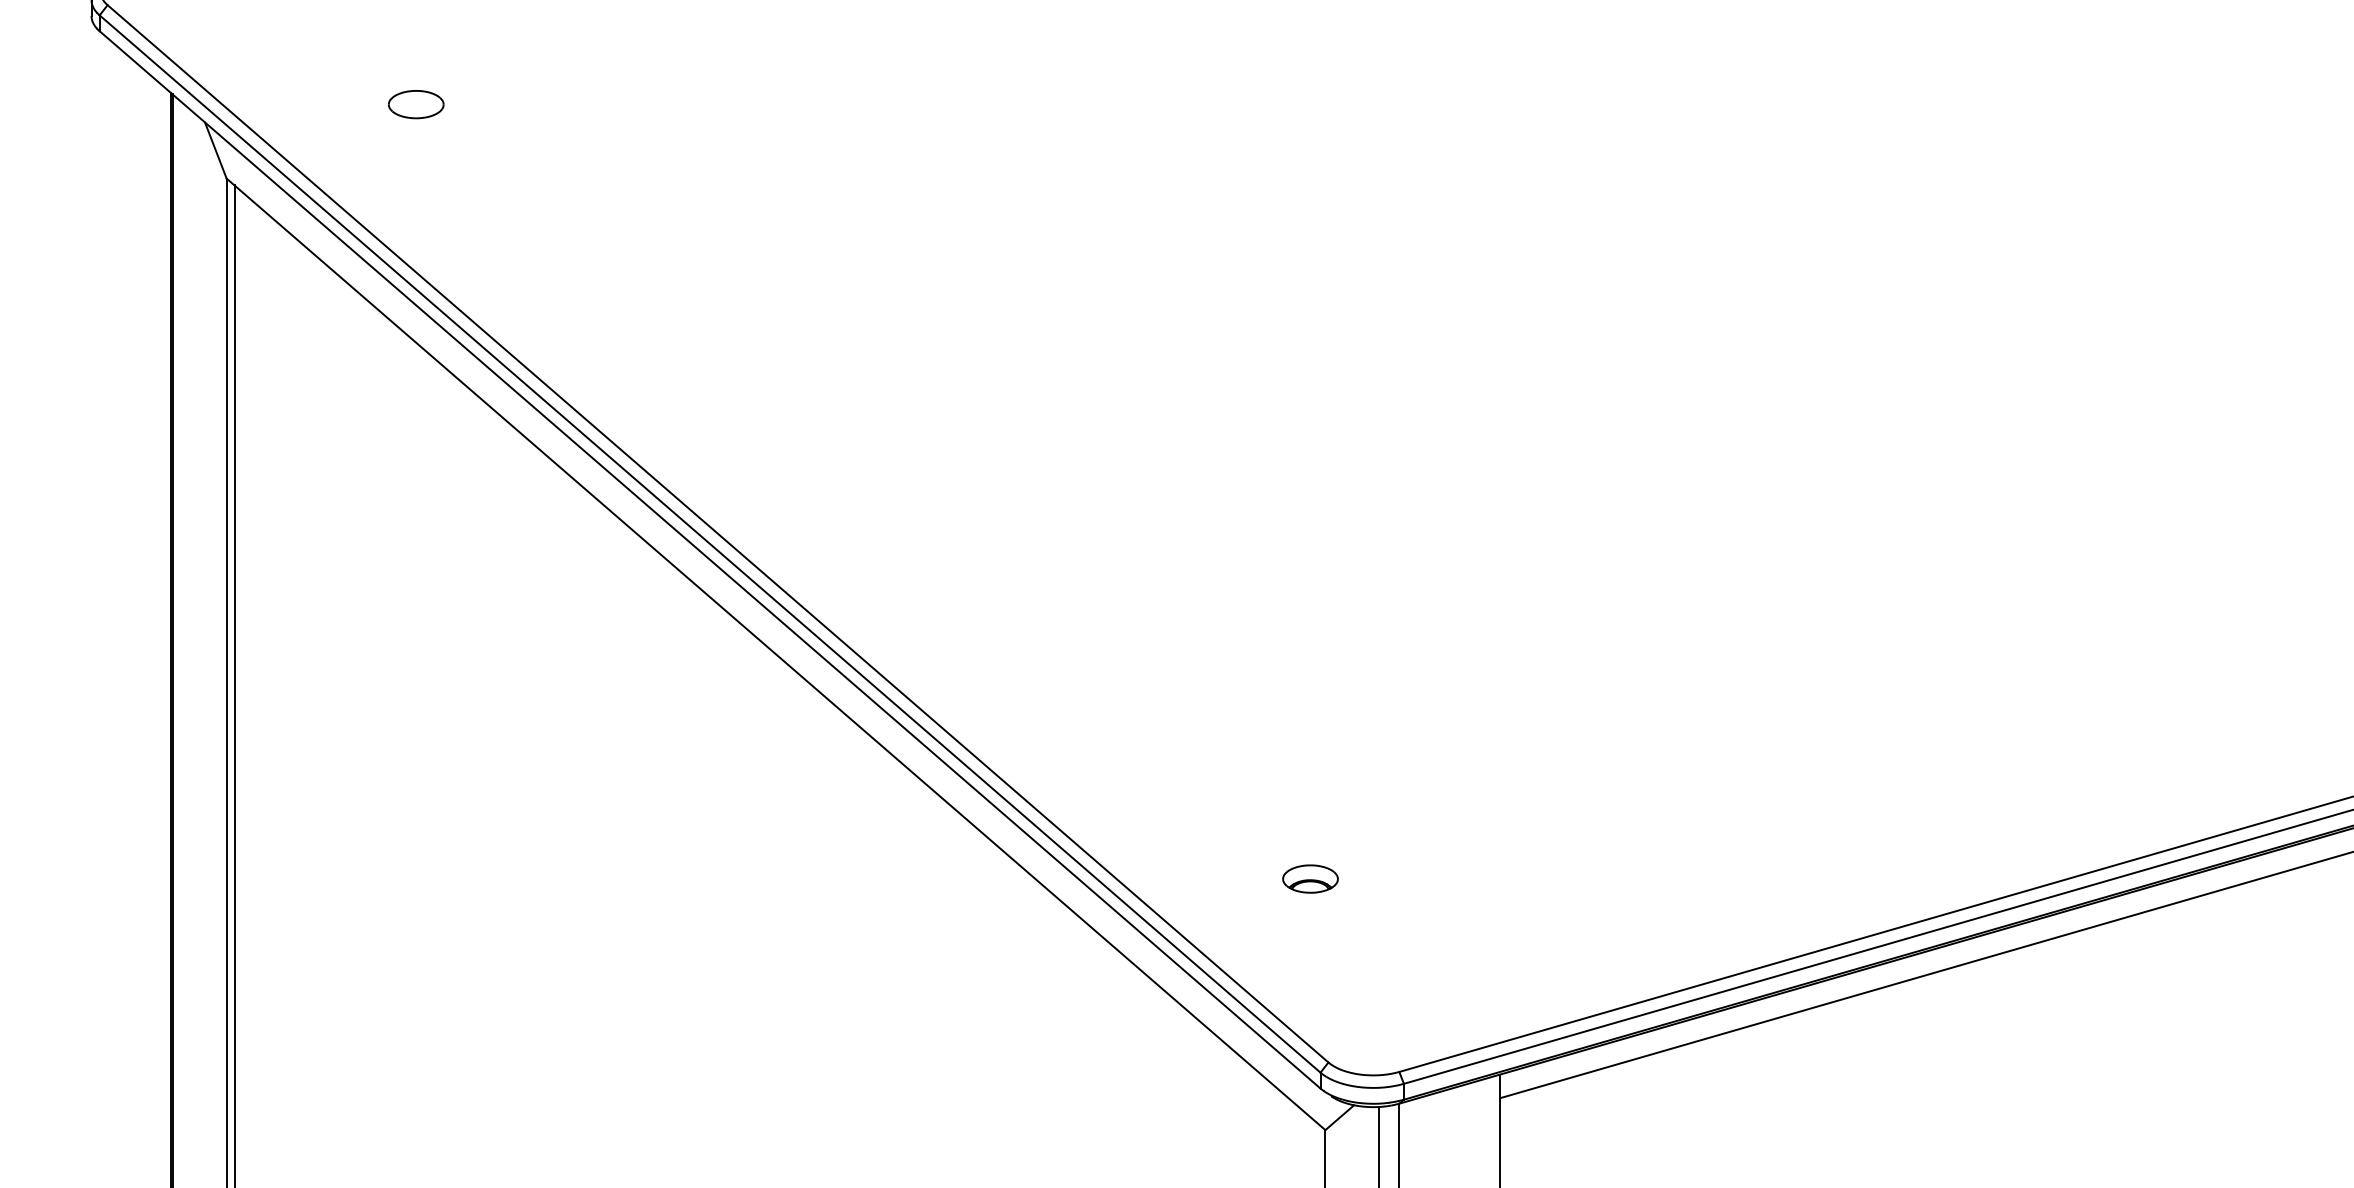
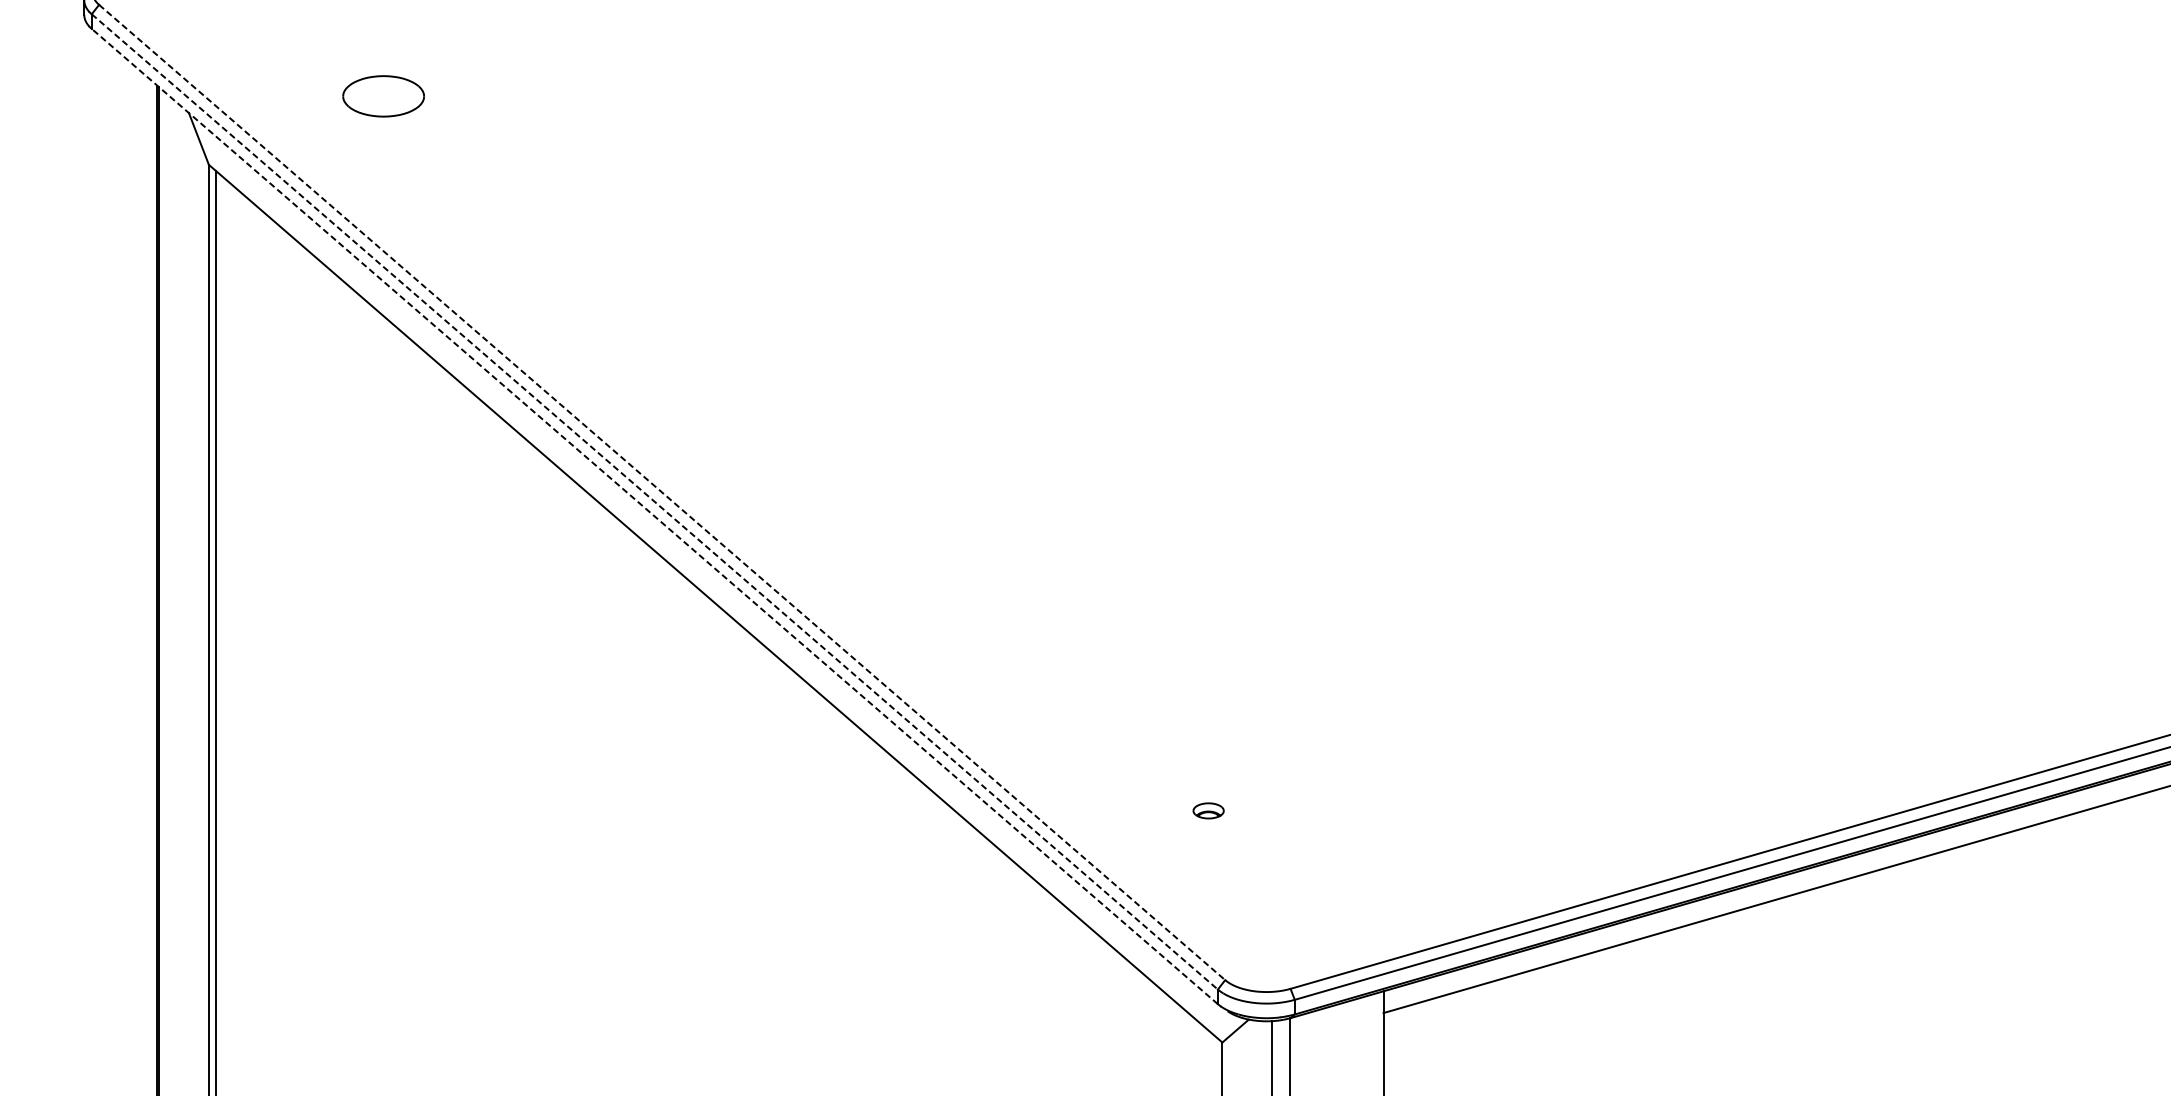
part: (416, 104) -> (384, 96), size x1.6
line: (718, 533) -> (662, 492), solid -> dashed
line: (710, 544) -> (655, 502), solid -> dashed
line: (710, 559) -> (655, 516), solid -> dashed
part: (1310, 878) -> (1208, 810), size x0.6

